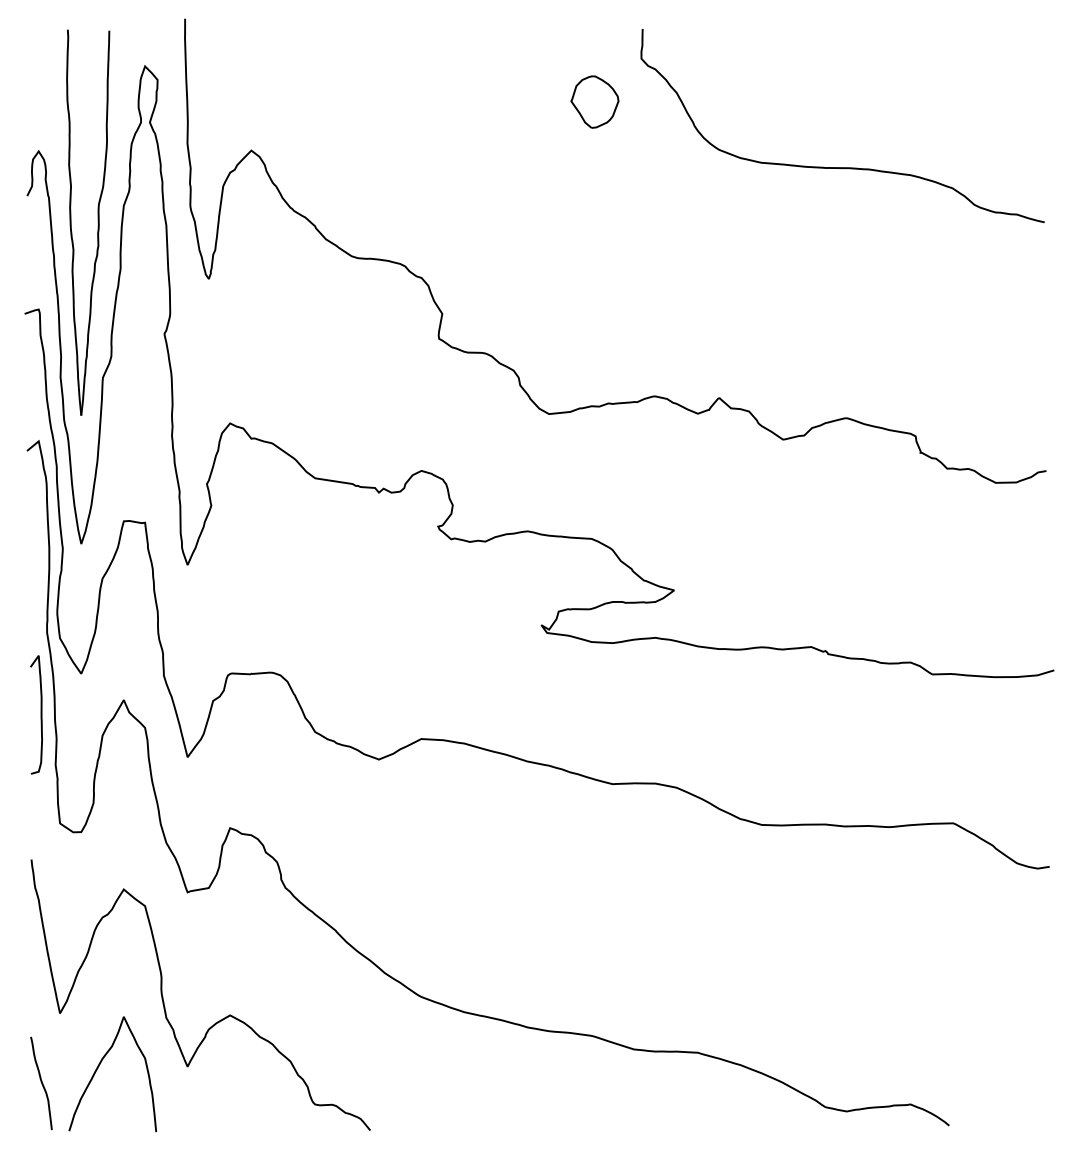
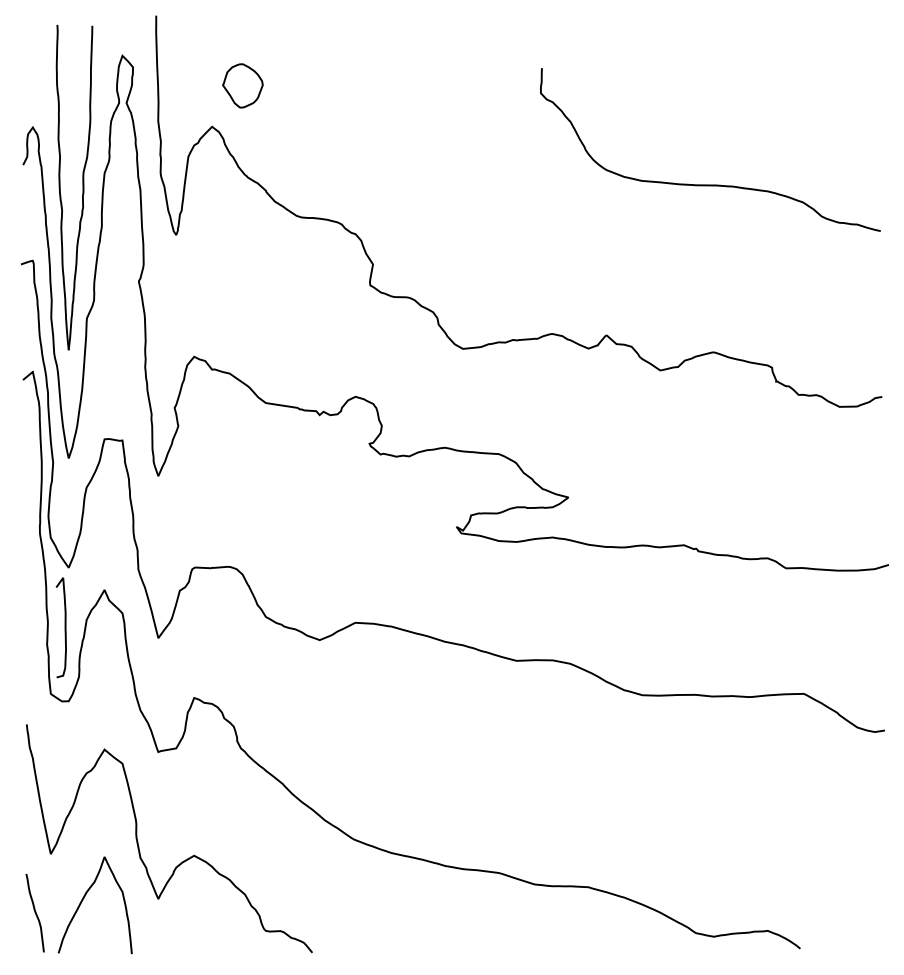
part: (594, 101) -> (242, 85), moved
curve: (842, 167) -> (710, 184), moved
curve: (40, 714) -> (64, 627), moved

